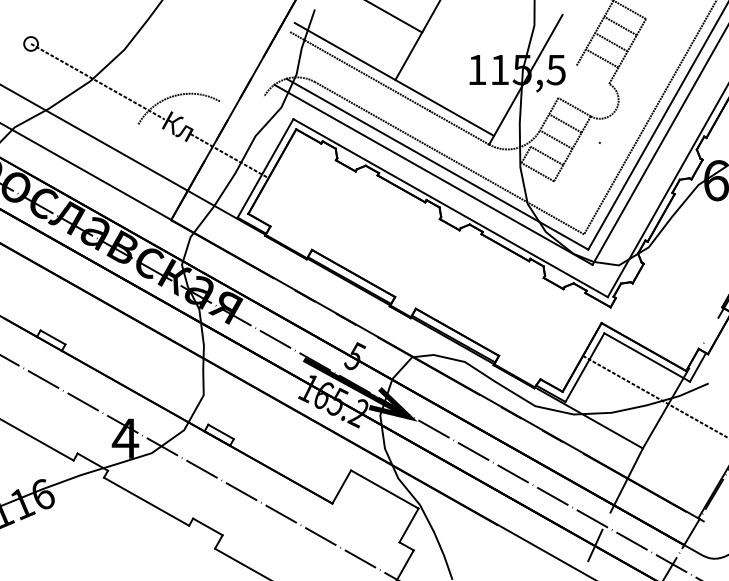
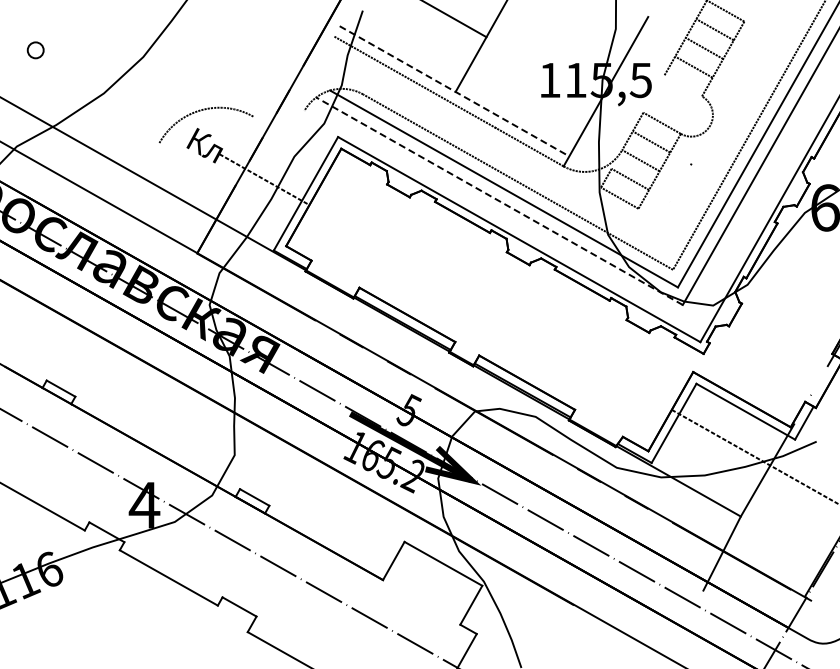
line: (394, 79) -> (454, 91), solid -> dashed
line: (97, 81) -> (112, 93), removed
line: (433, 175) -> (499, 201), solid -> dashed
line: (594, 545) -> (685, 628), removed

